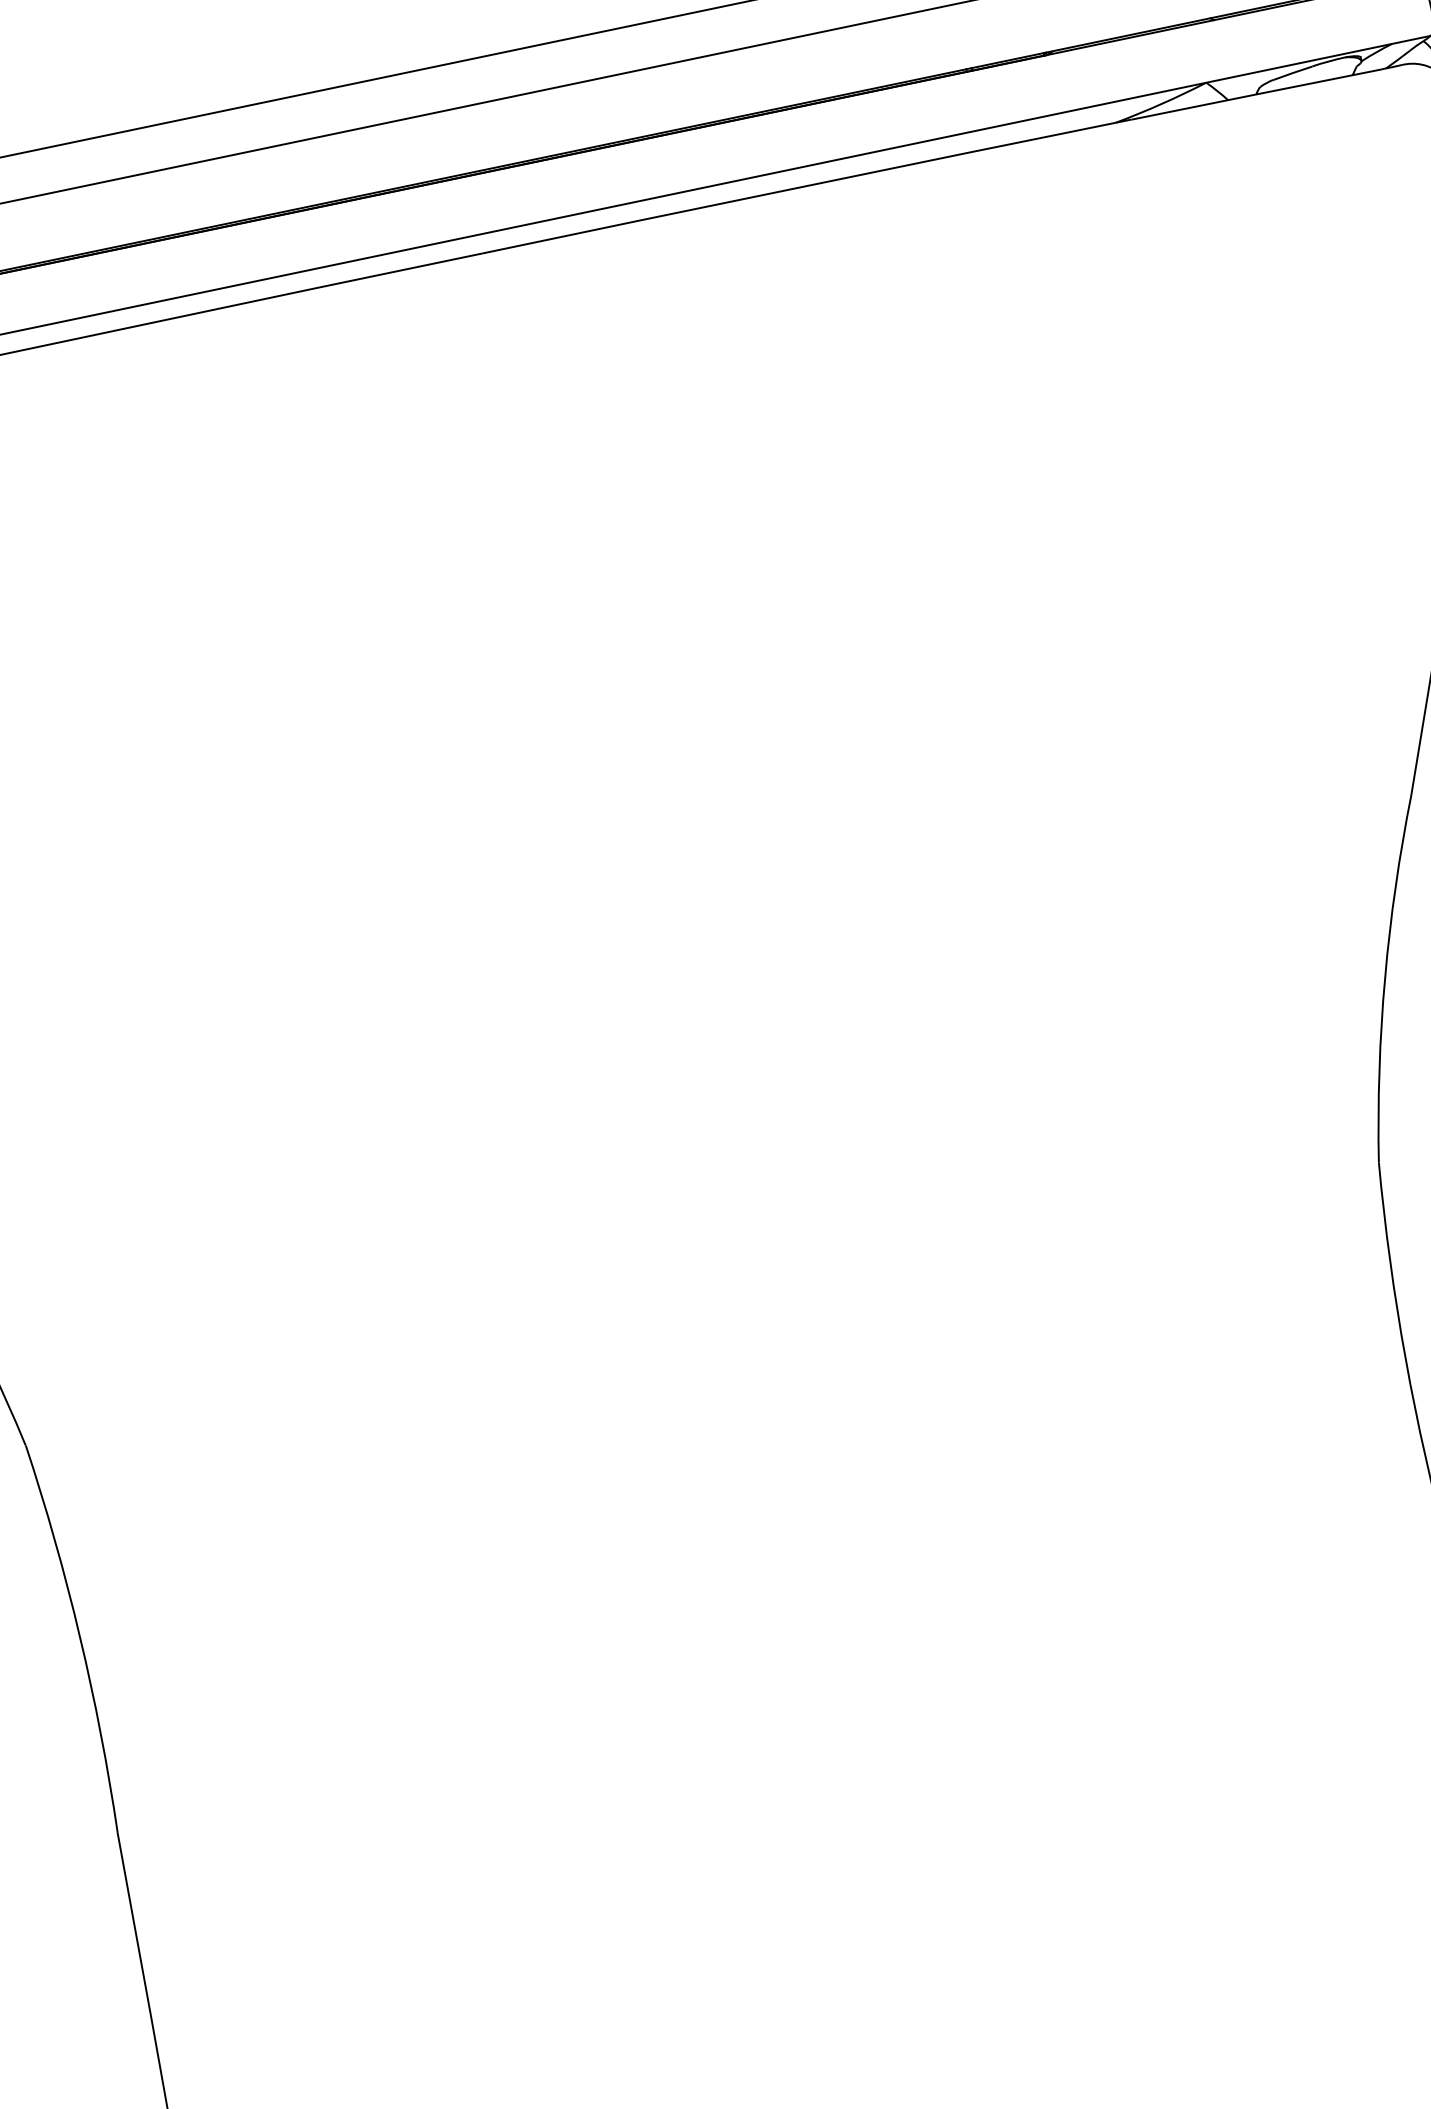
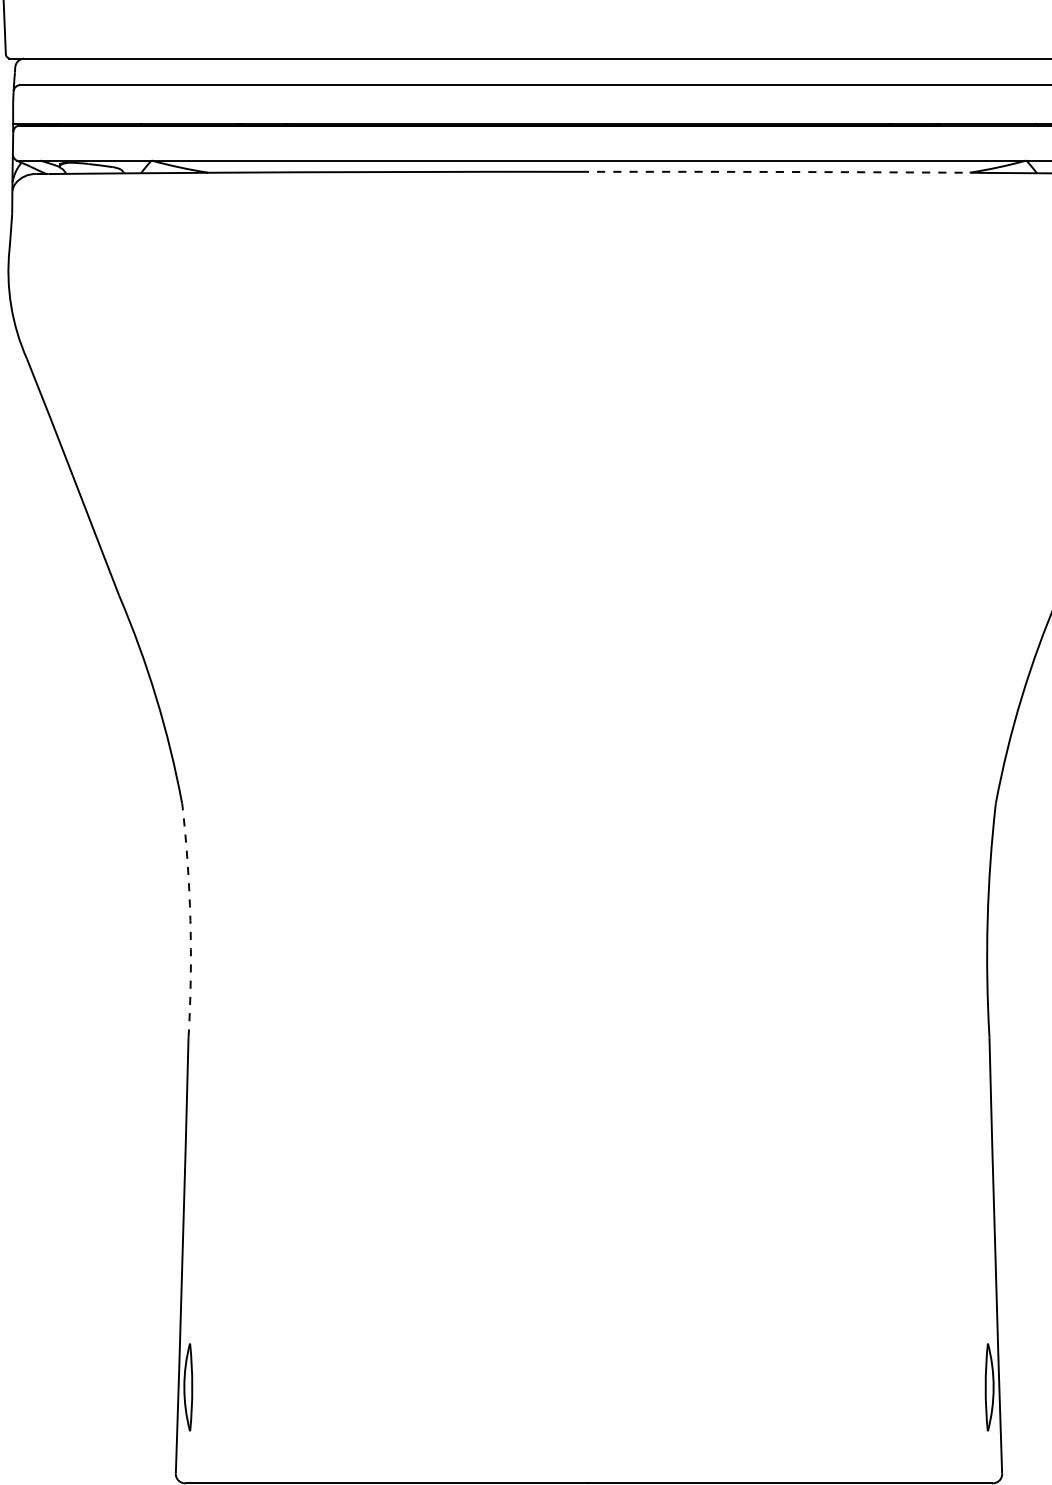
arc: (806, 185) -> (783, 171), solid -> dashed
arc: (80, 1636) -> (190, 920), solid -> dashed

